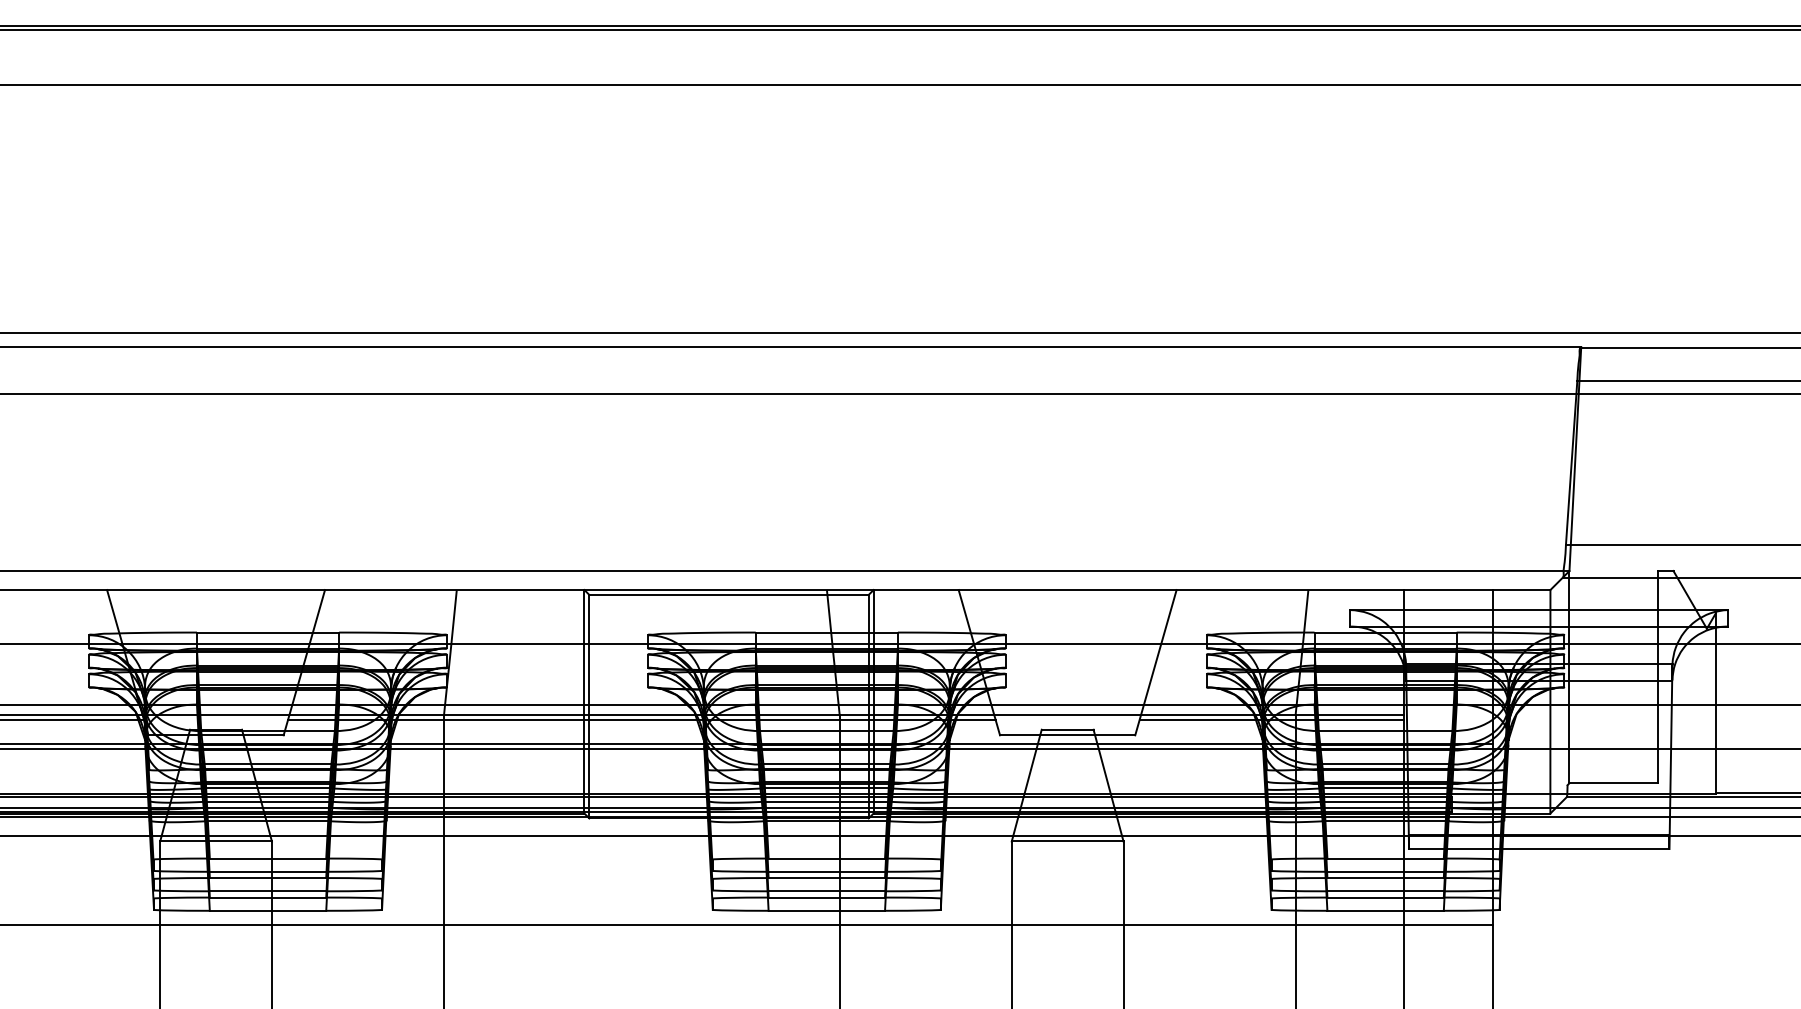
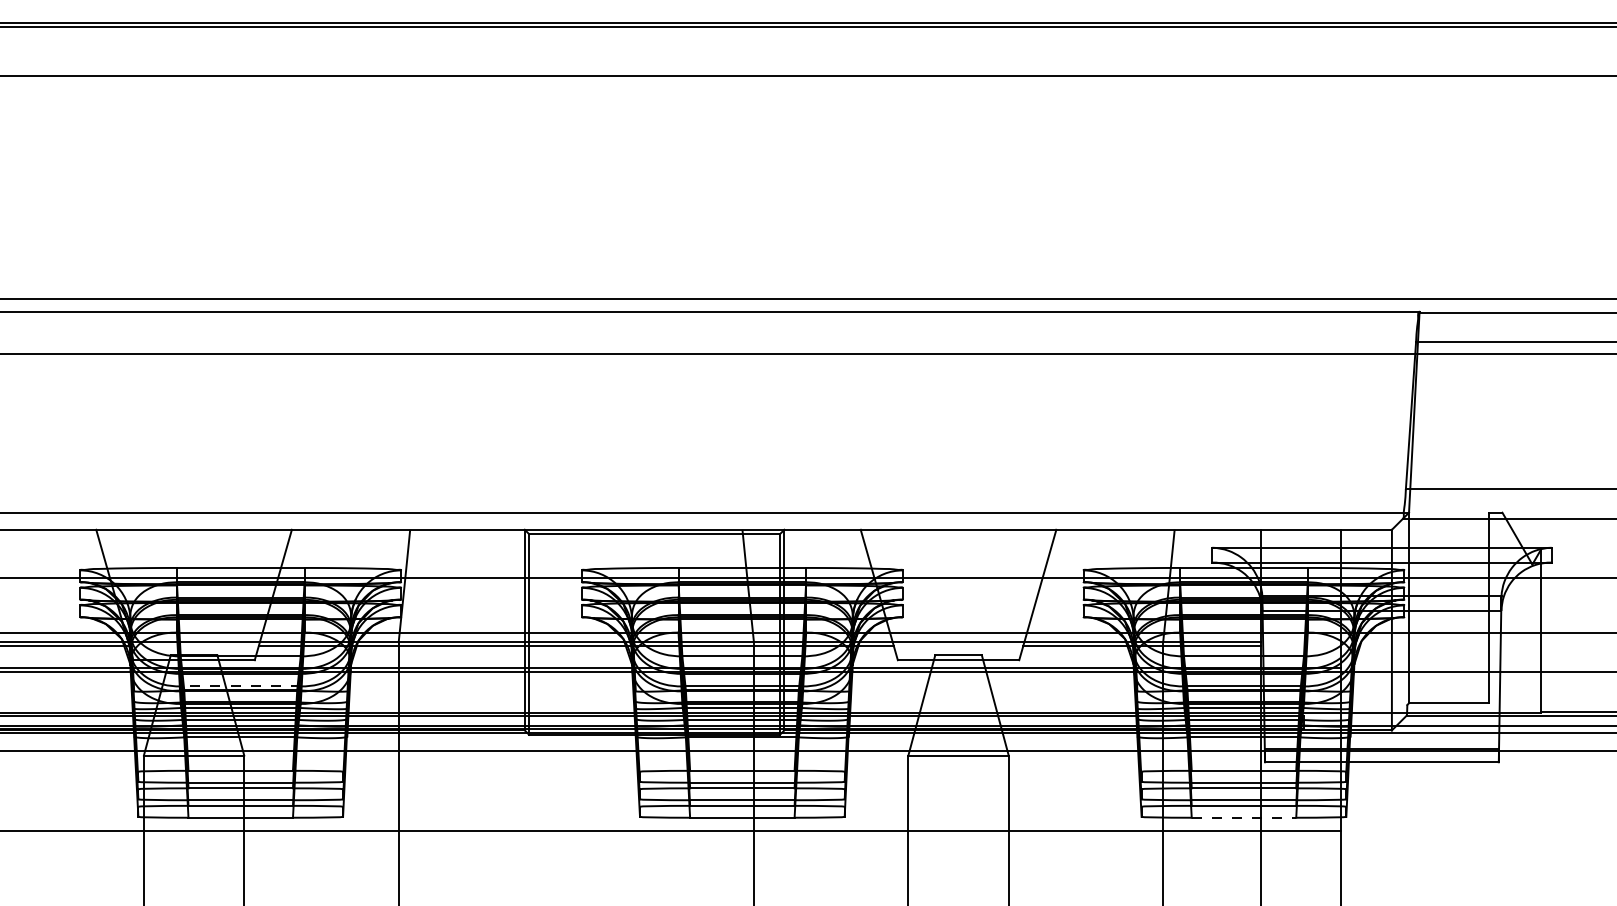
line: (268, 764) -> (241, 686), solid -> dashed
line: (1386, 910) -> (1244, 817), solid -> dashed

